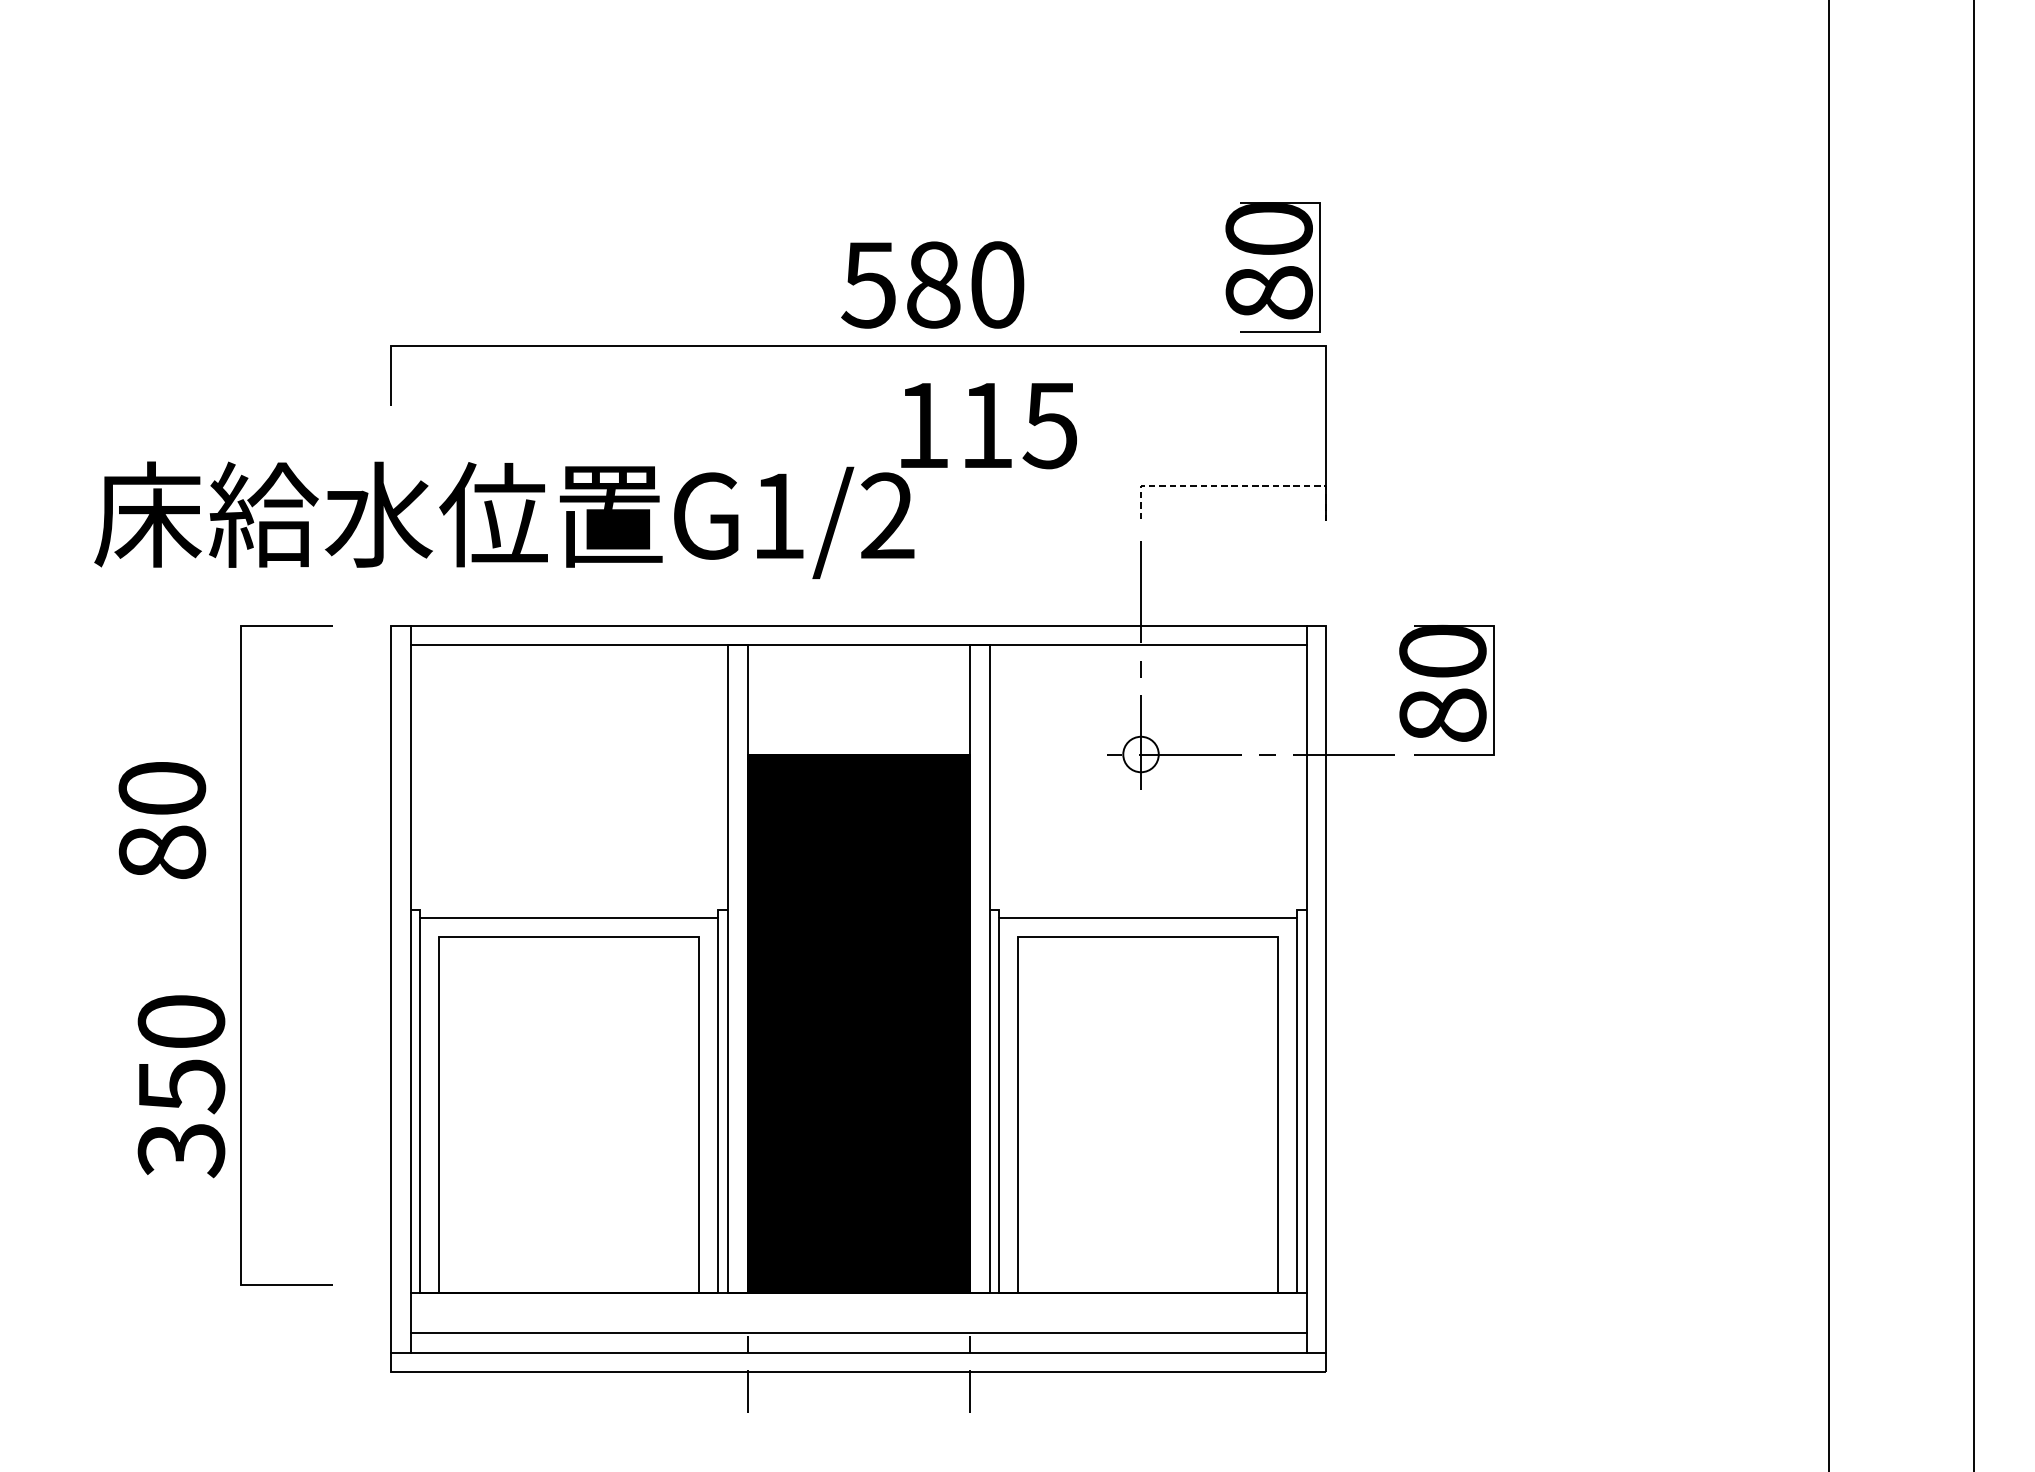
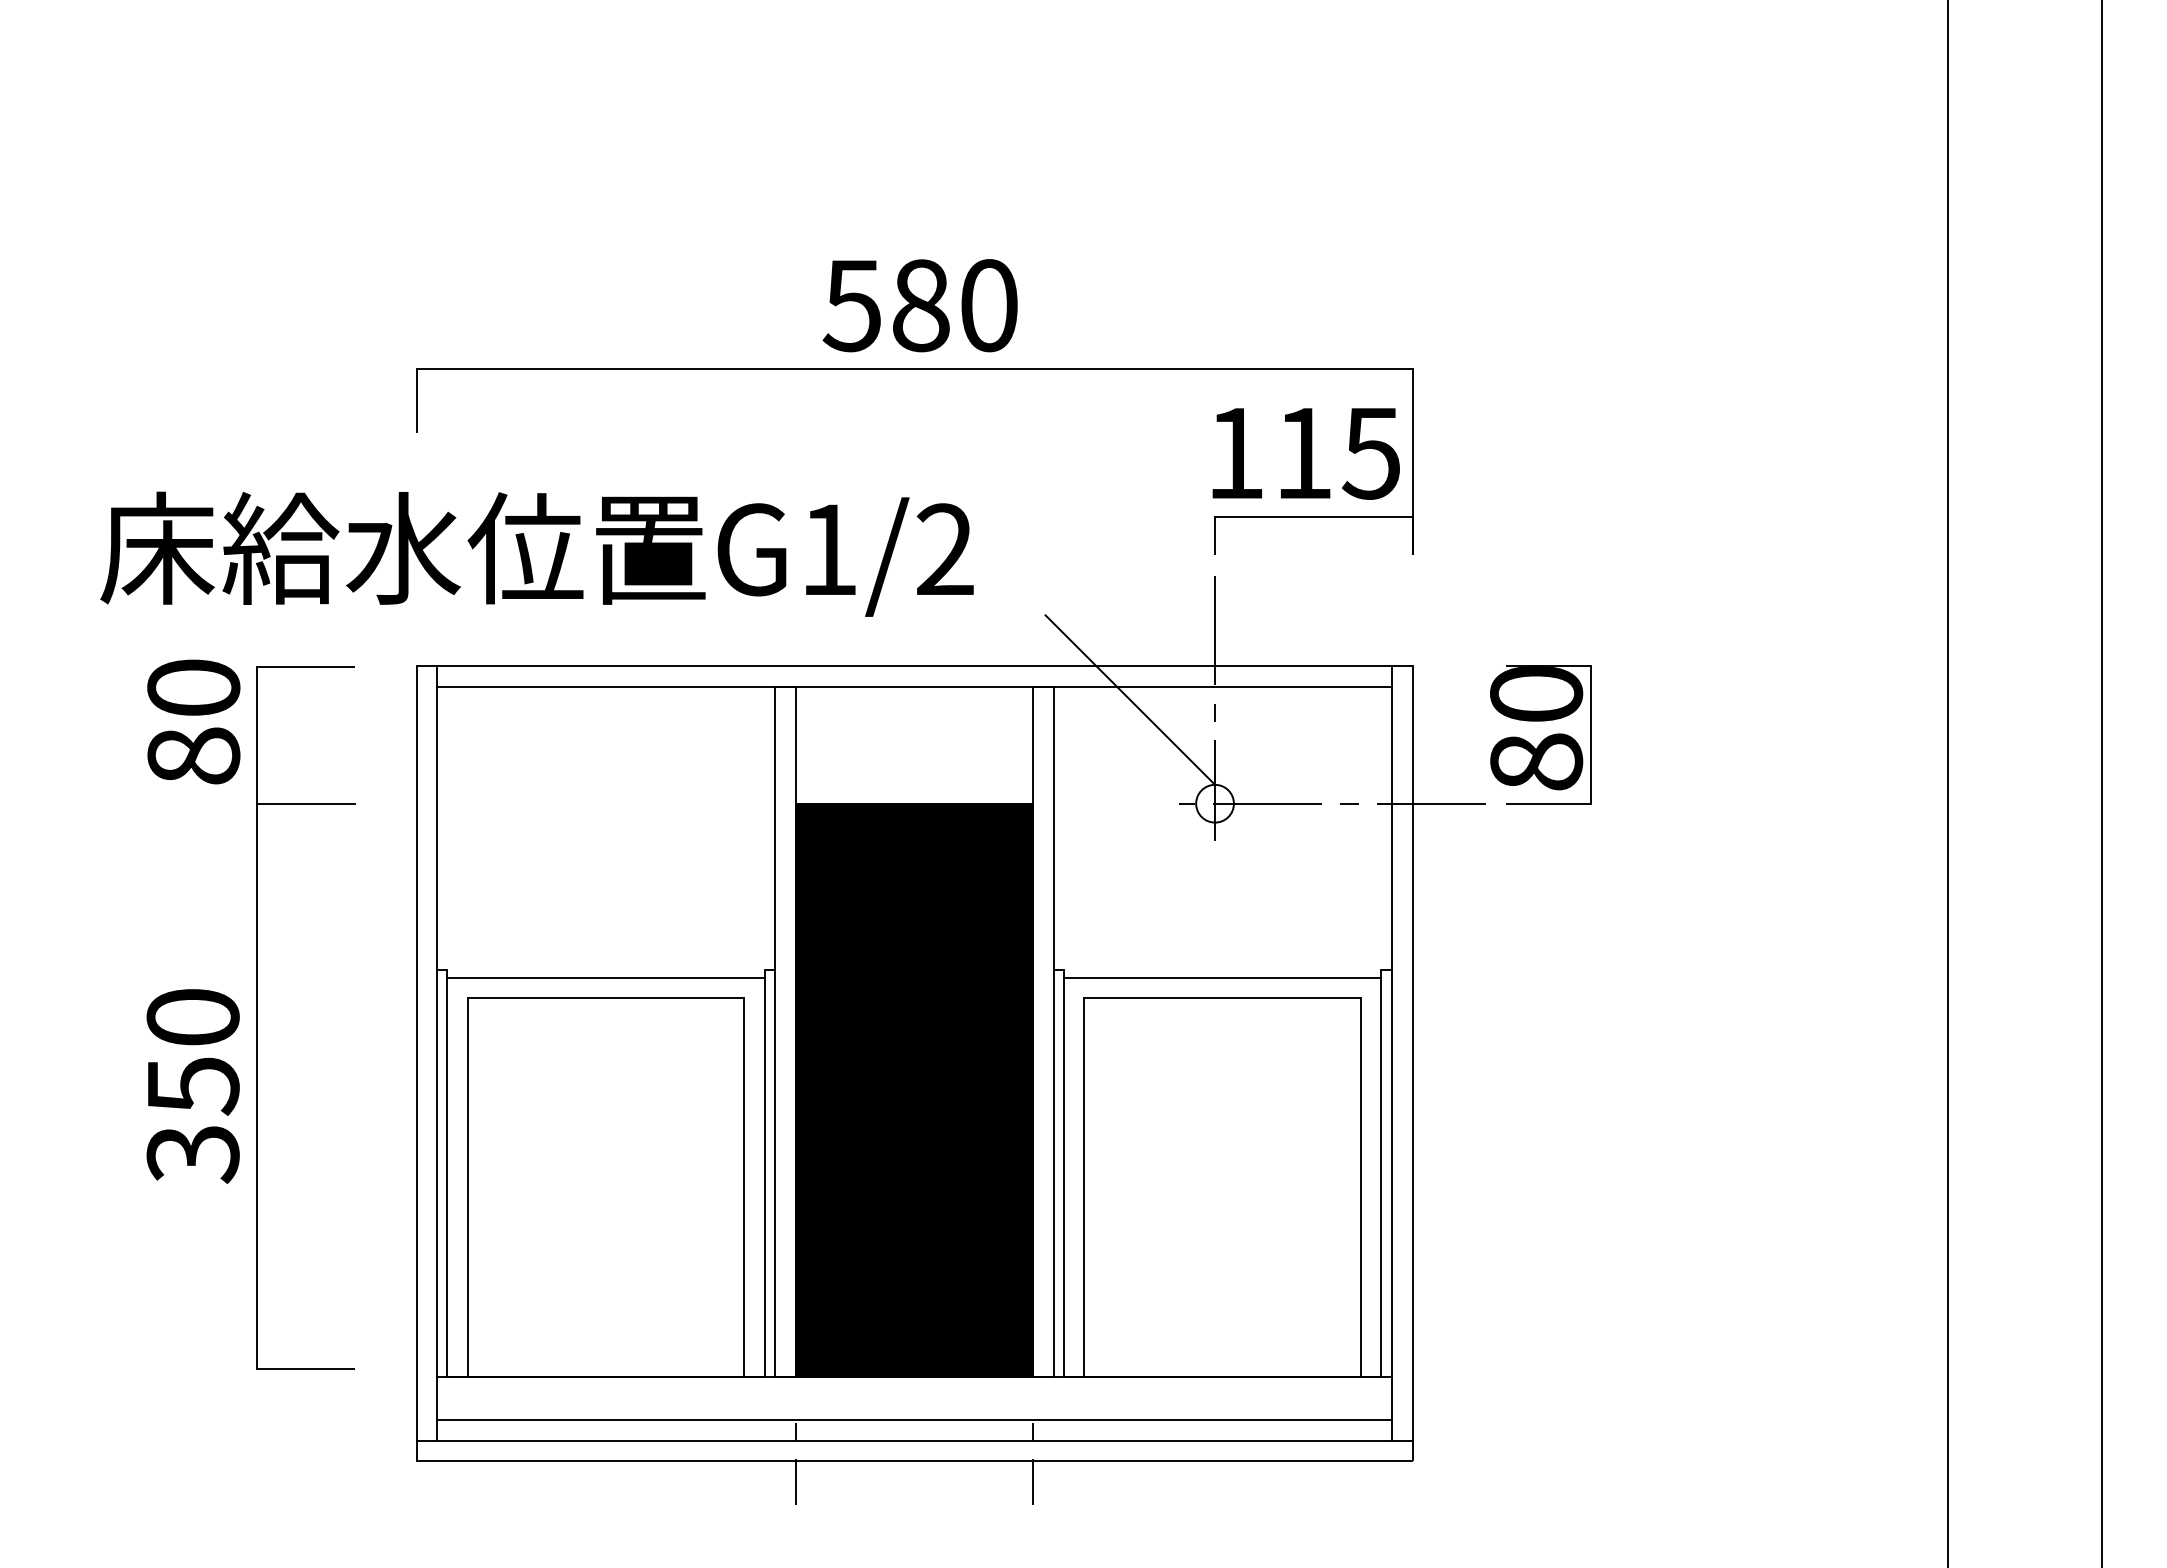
part: (1272, 266) -> (1355, 284), removed
text: (932, 284) -> (919, 305), moved
text: (988, 425) -> (1305, 453), moved
line: (1233, 485) -> (1313, 517), dashed -> solid
line: (1061, 656) -> (1130, 699), added
line: (286, 754) -> (305, 803), added
text: (162, 820) -> (193, 721), moved
text: (180, 1086) -> (192, 1086), moved

